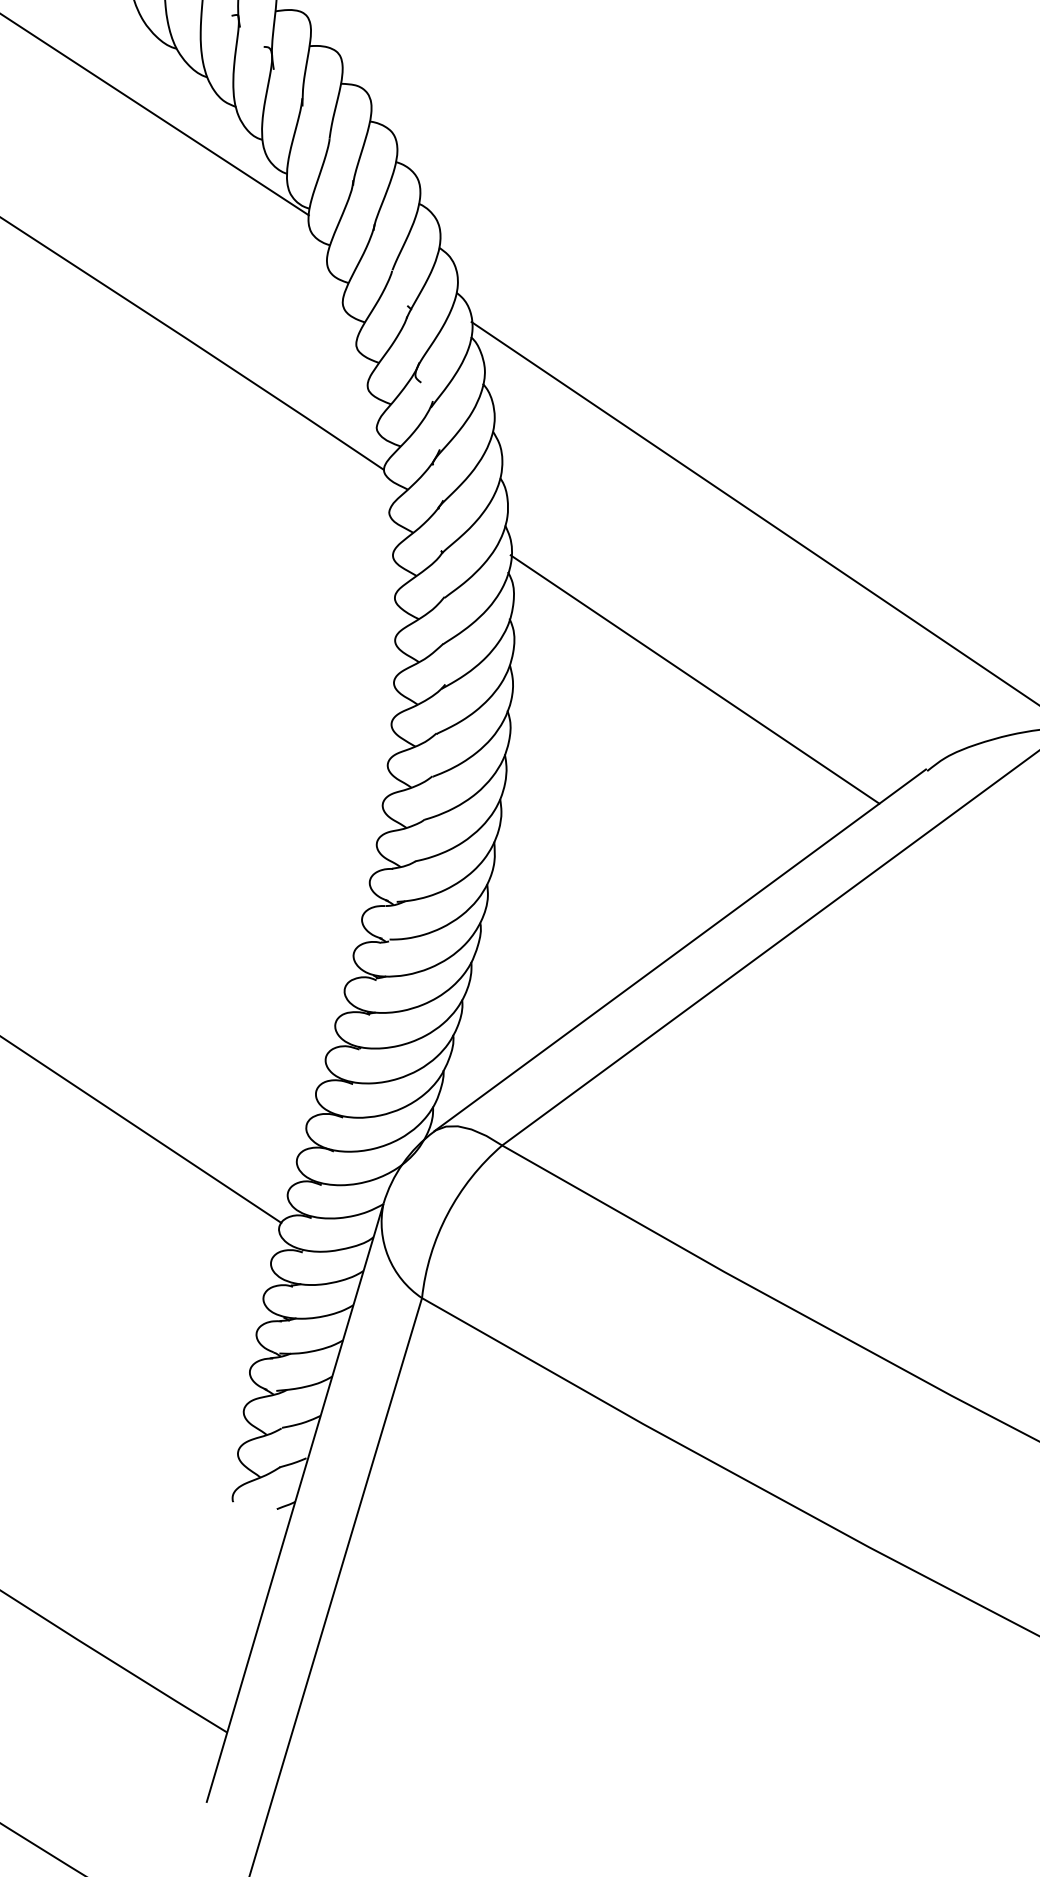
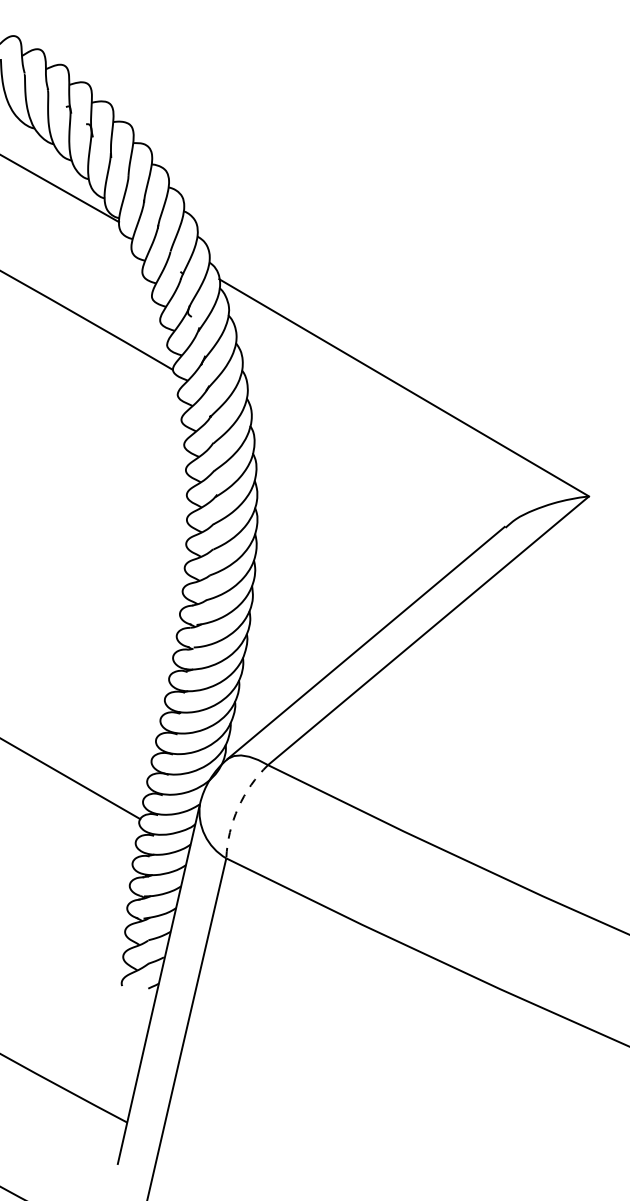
line: (694, 678) -> (364, 481), removed
arc: (447, 1213) -> (238, 807), solid -> dashed

